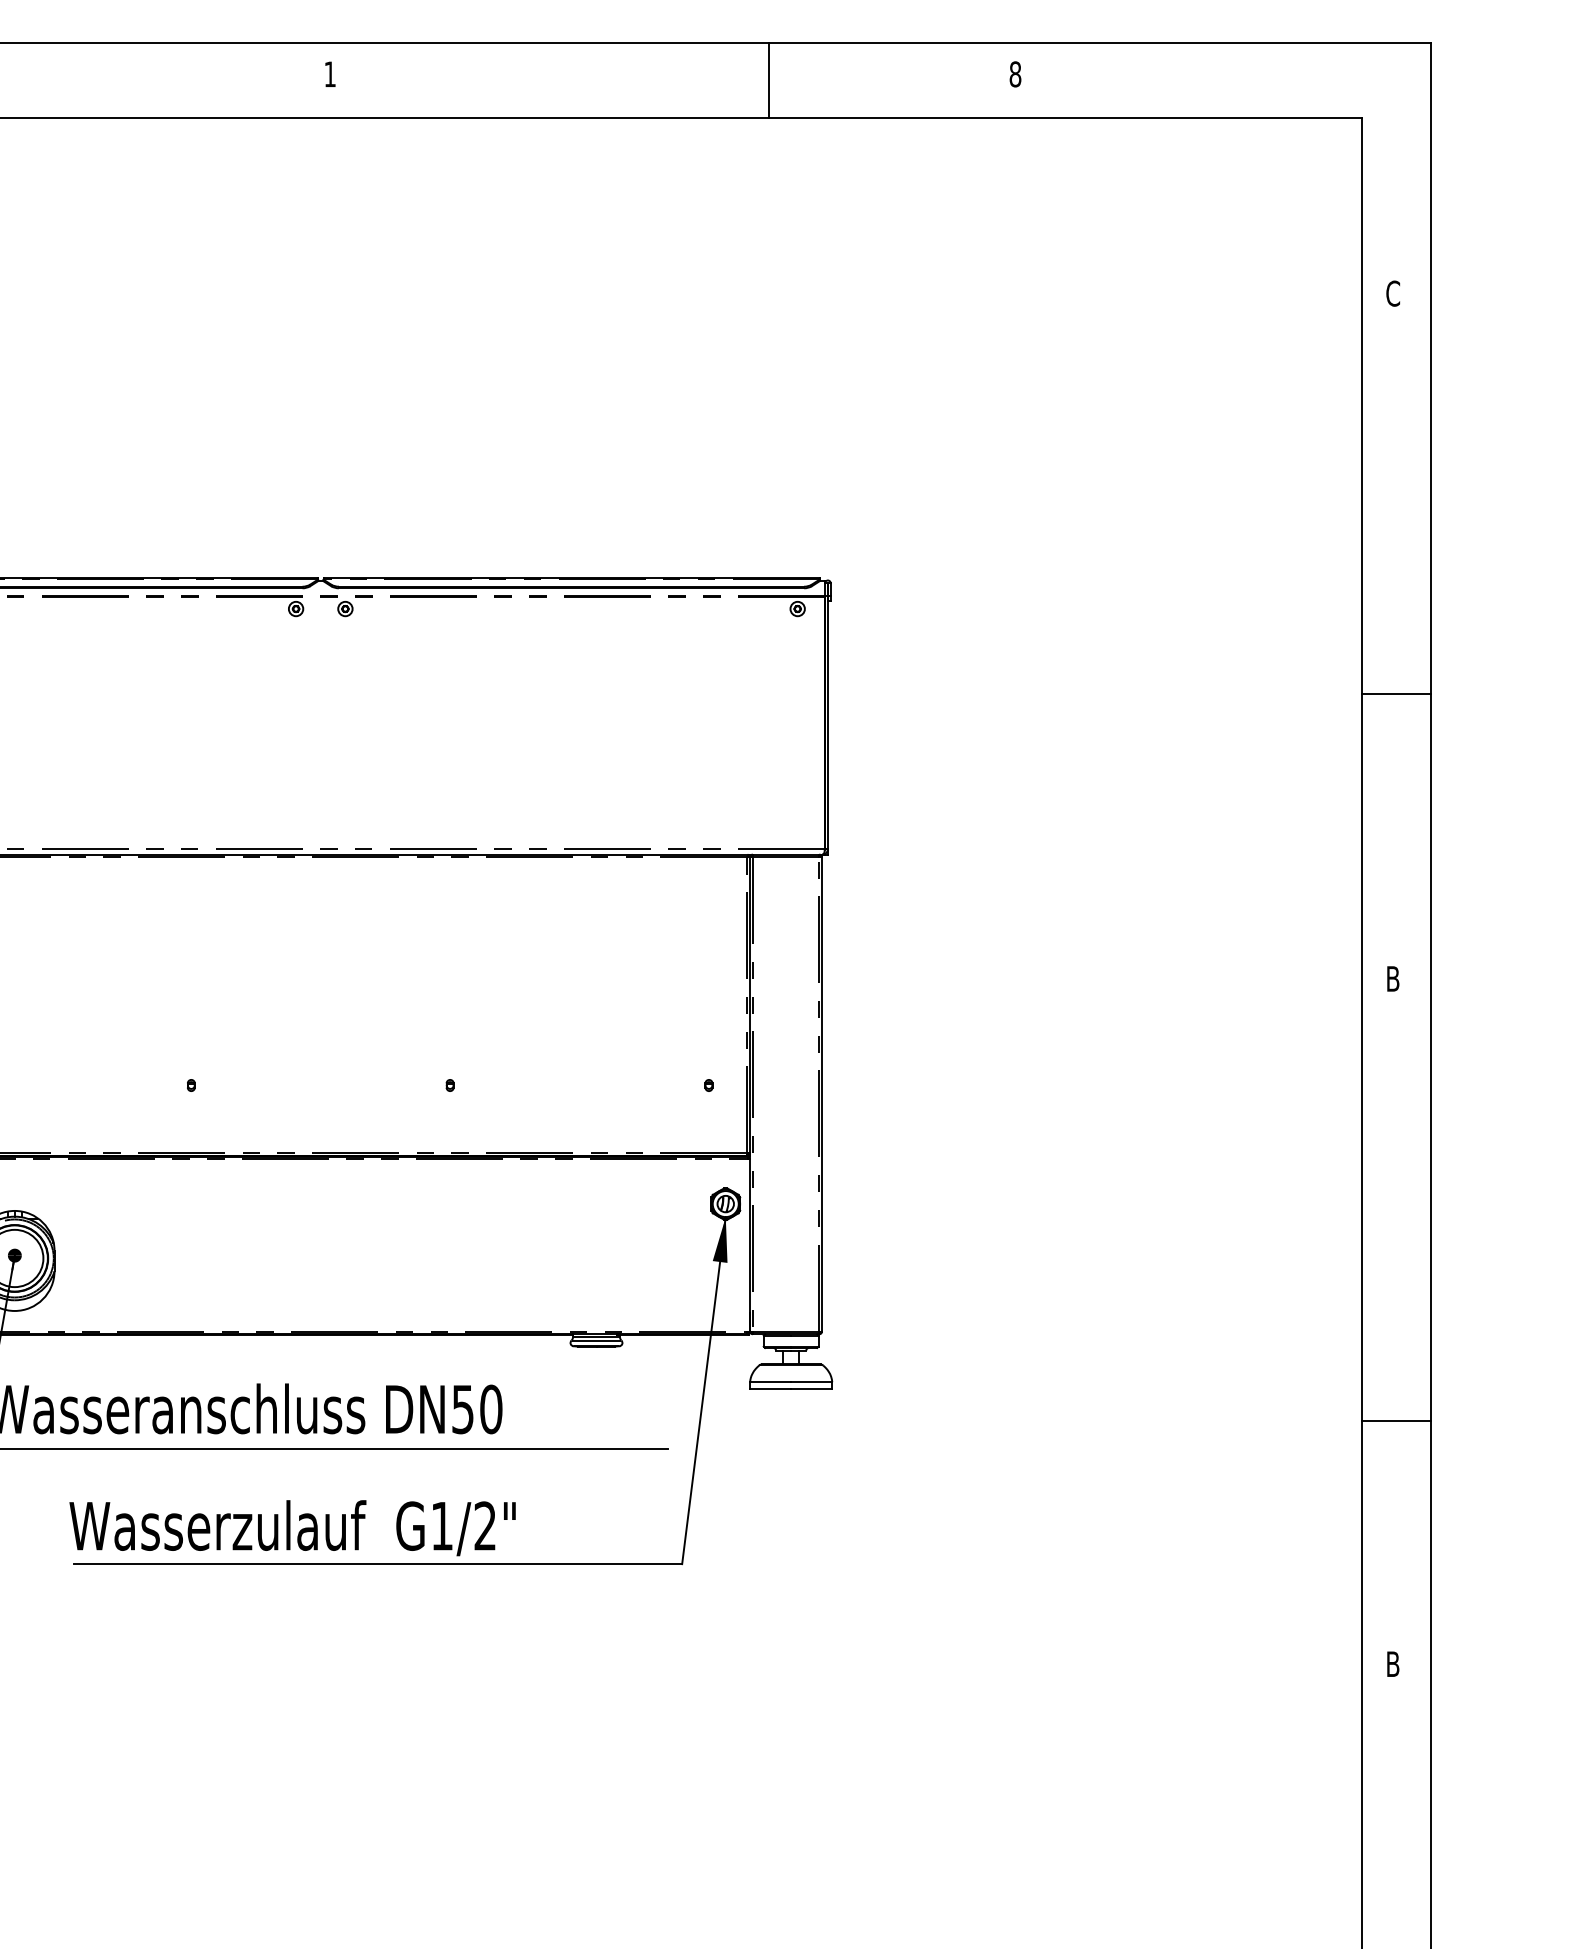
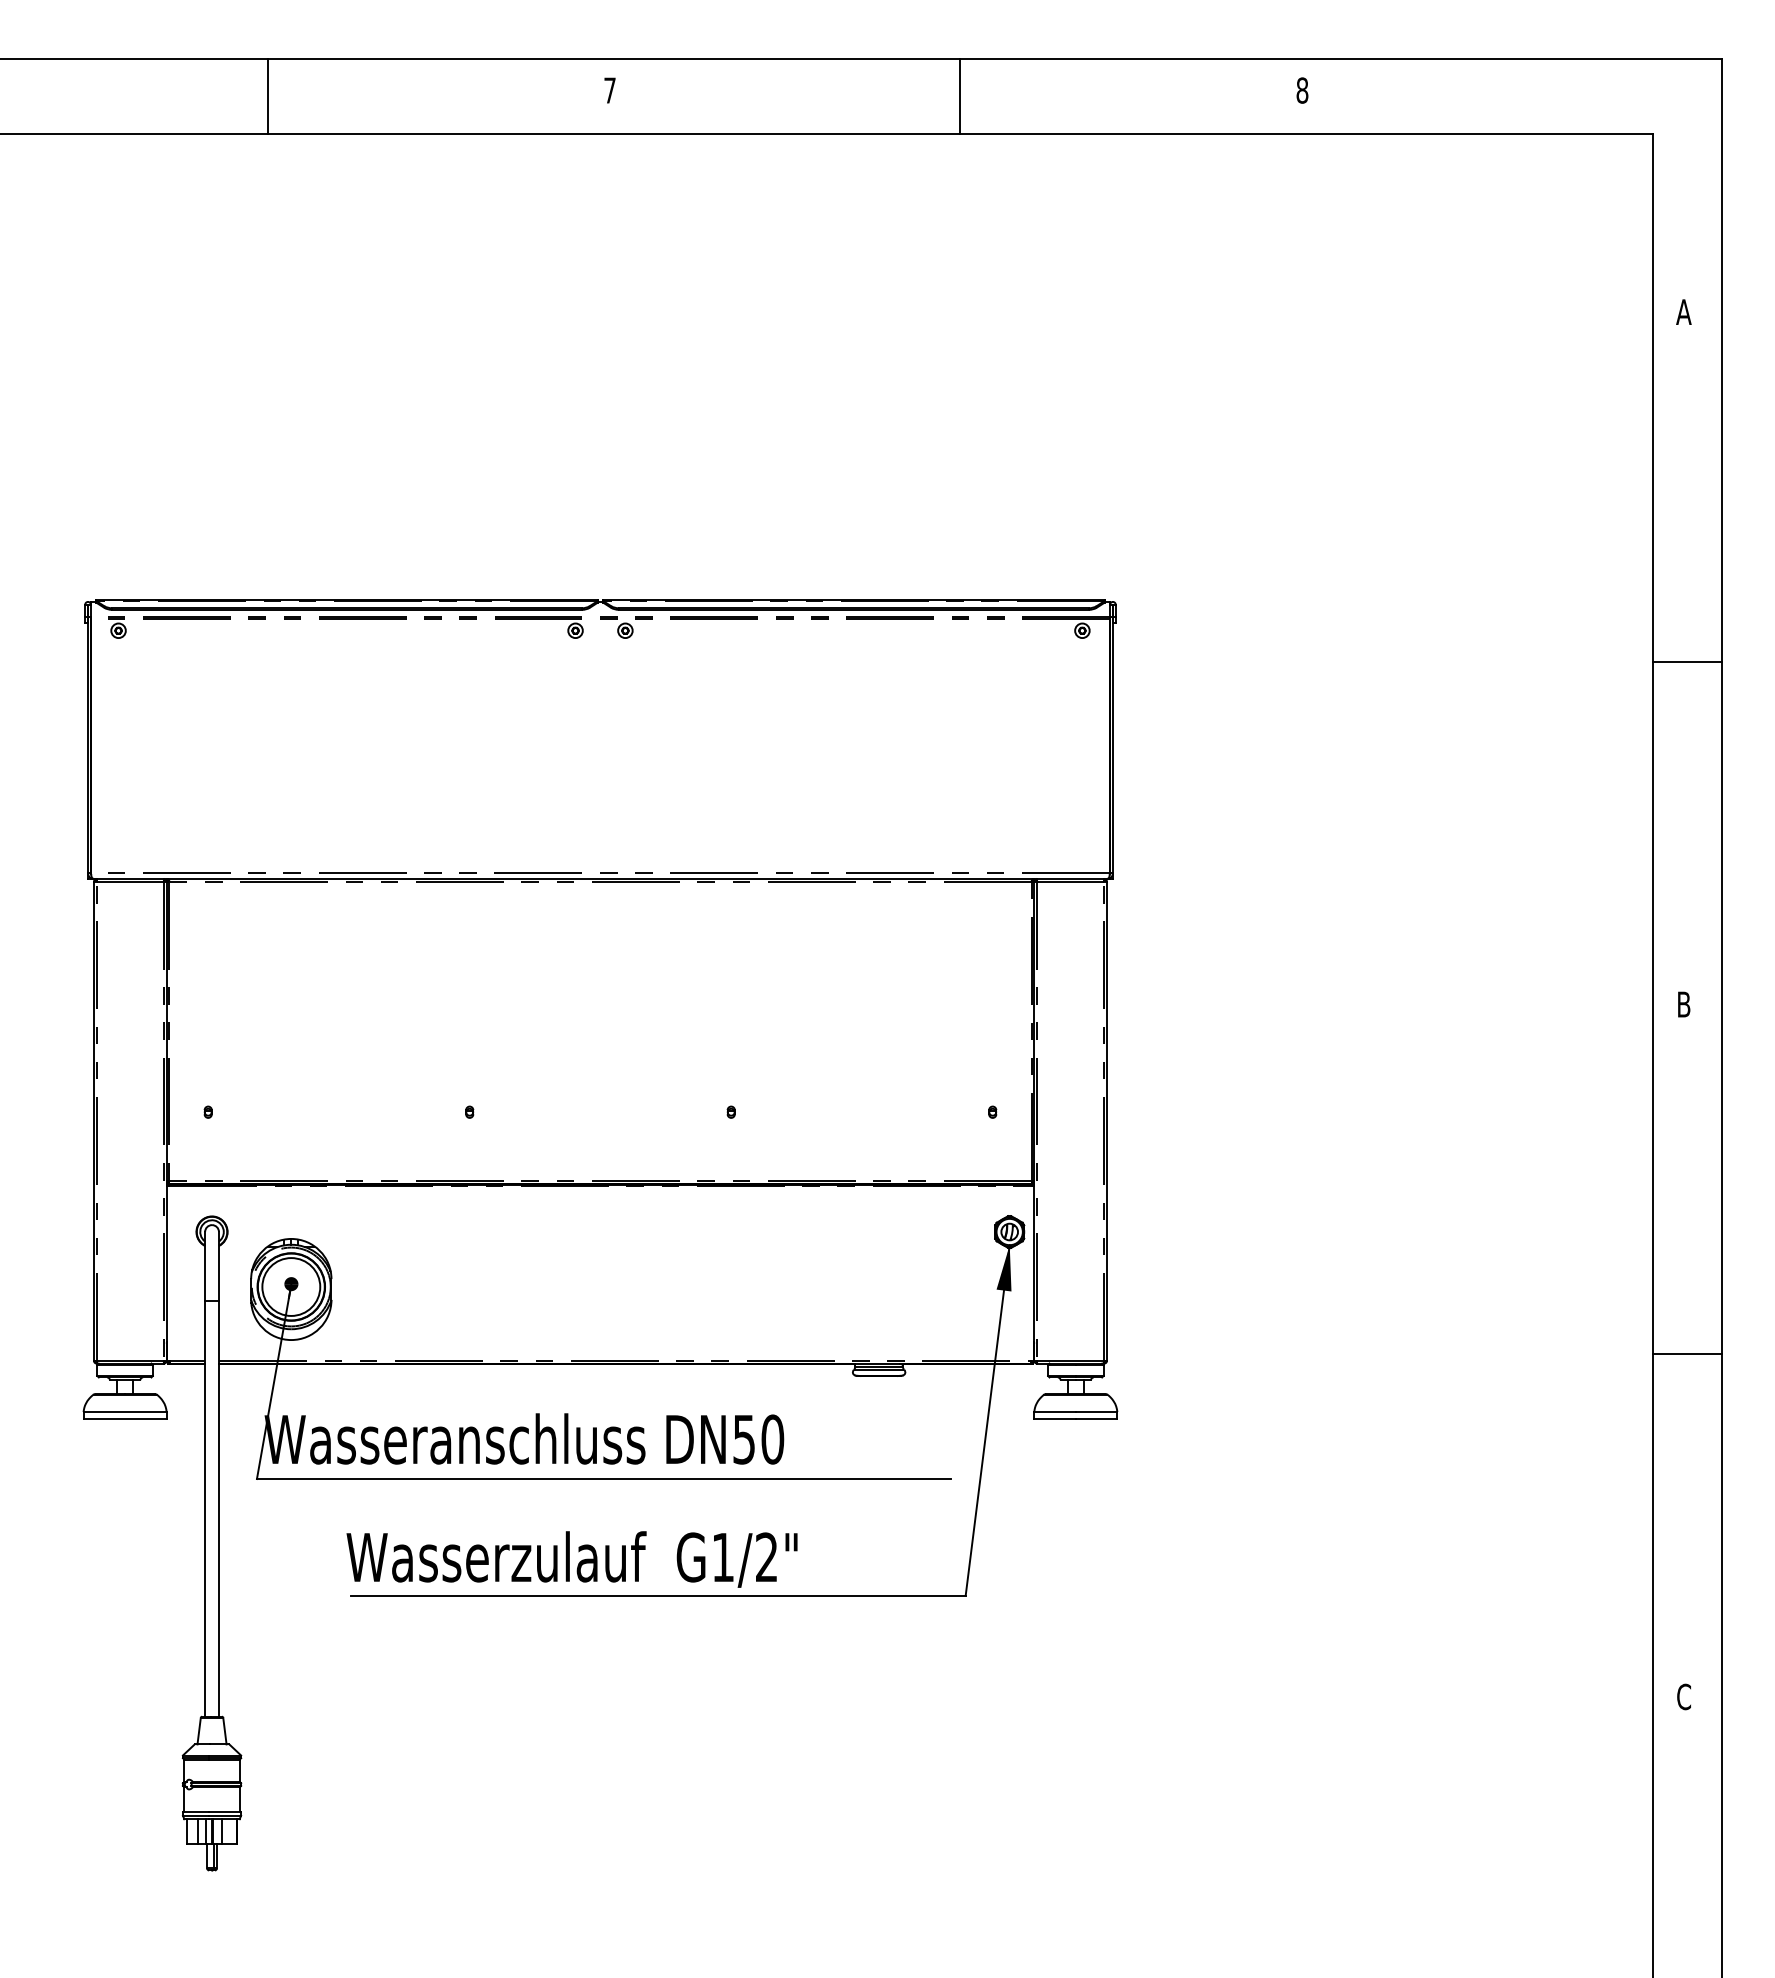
text: (329, 74) -> (609, 90), 1 -> 7
line: (769, 80) -> (960, 96), moved
text: (1392, 294) -> (1683, 312), C -> A
line: (1395, 693) -> (1686, 661), moved
line: (1395, 1421) -> (1686, 1354), moved
text: (1392, 1663) -> (1683, 1696), B -> C

